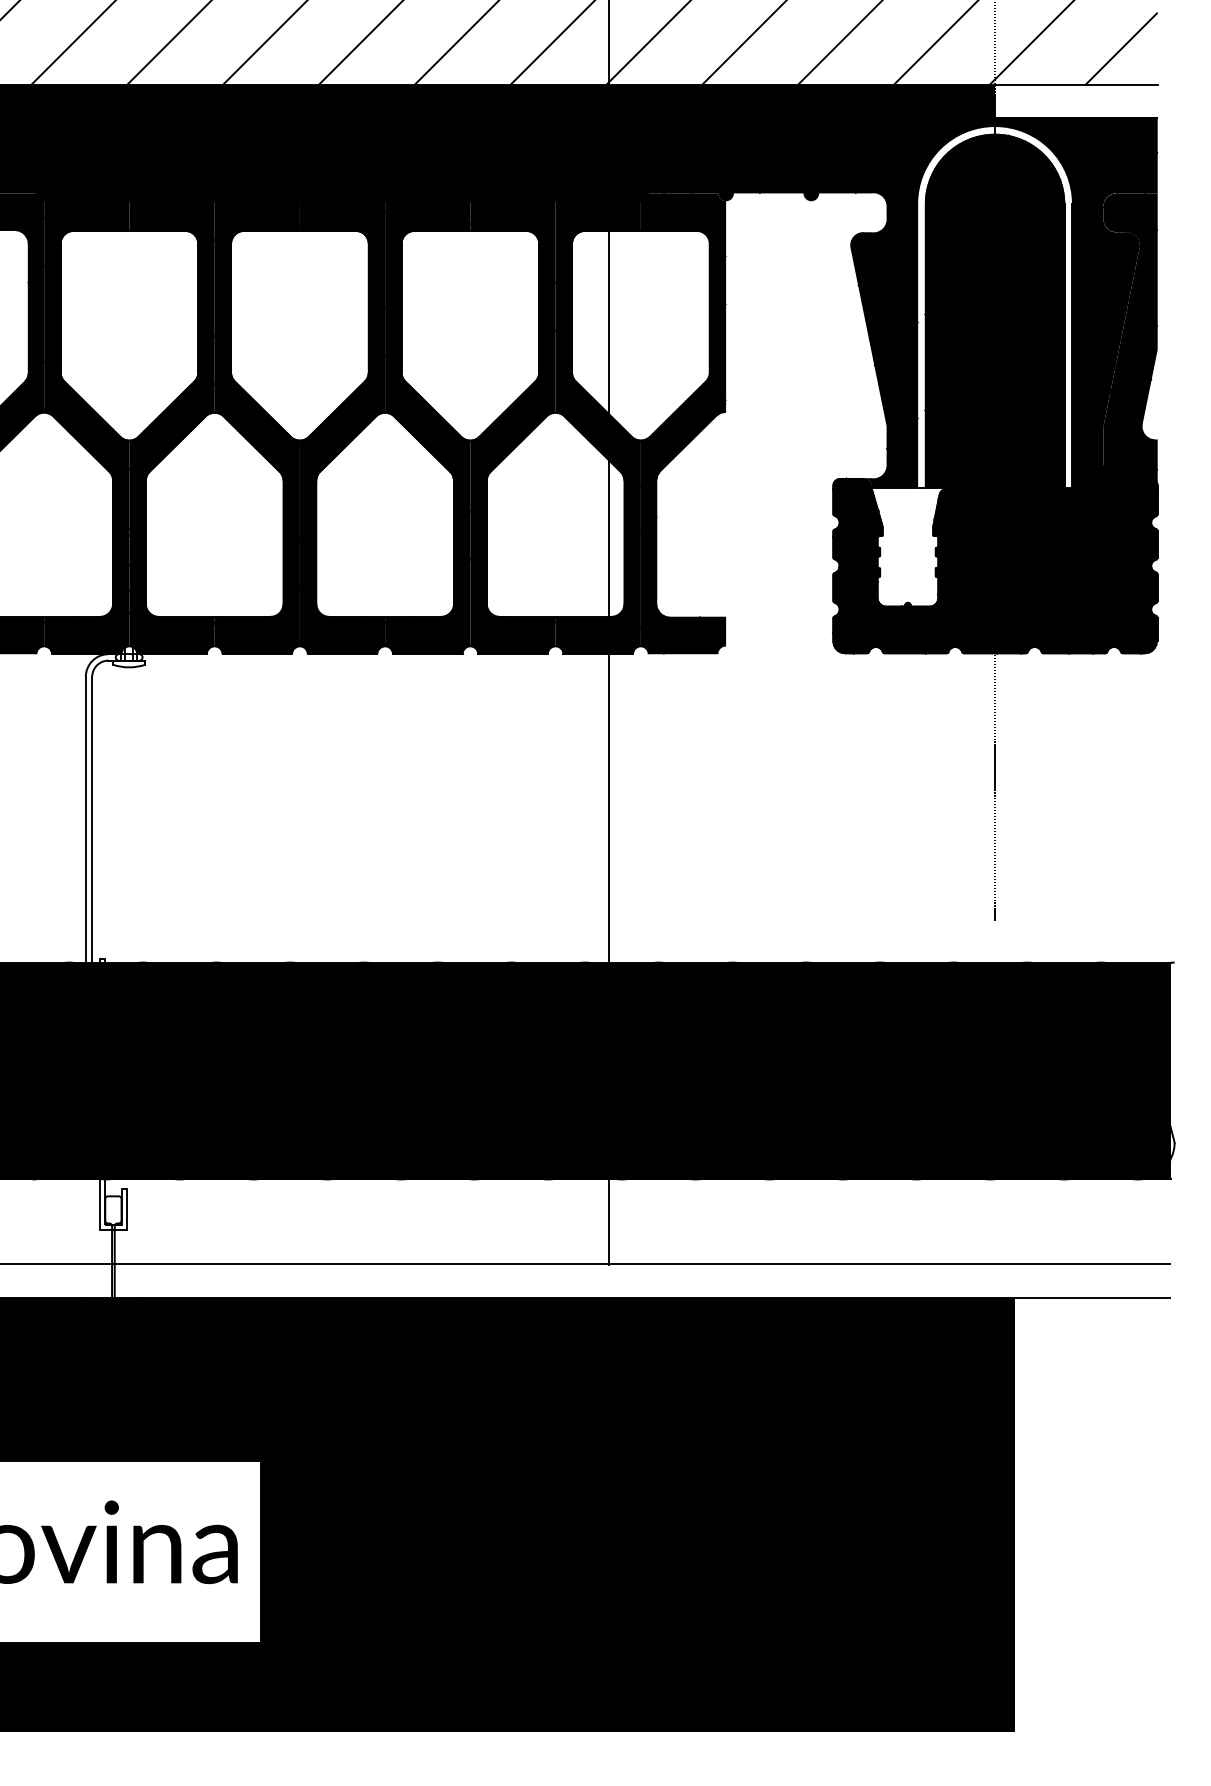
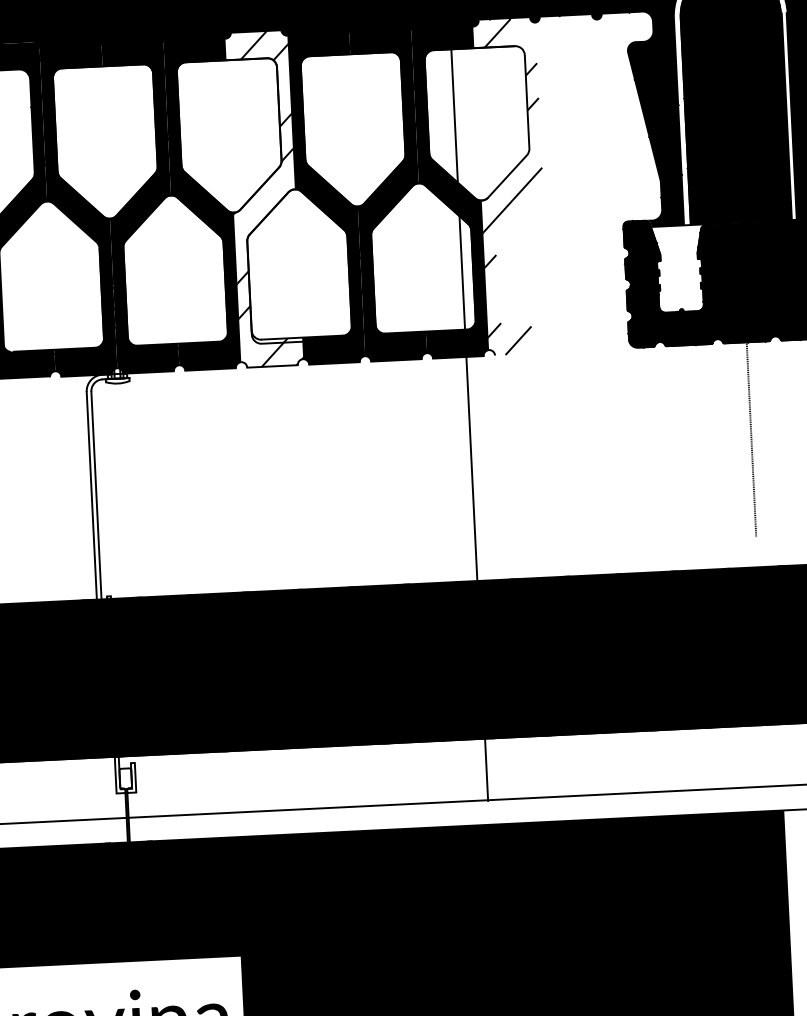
fill: (342, 423) -> (264, 198), removed
fill: (683, 423) -> (512, 186), removed

